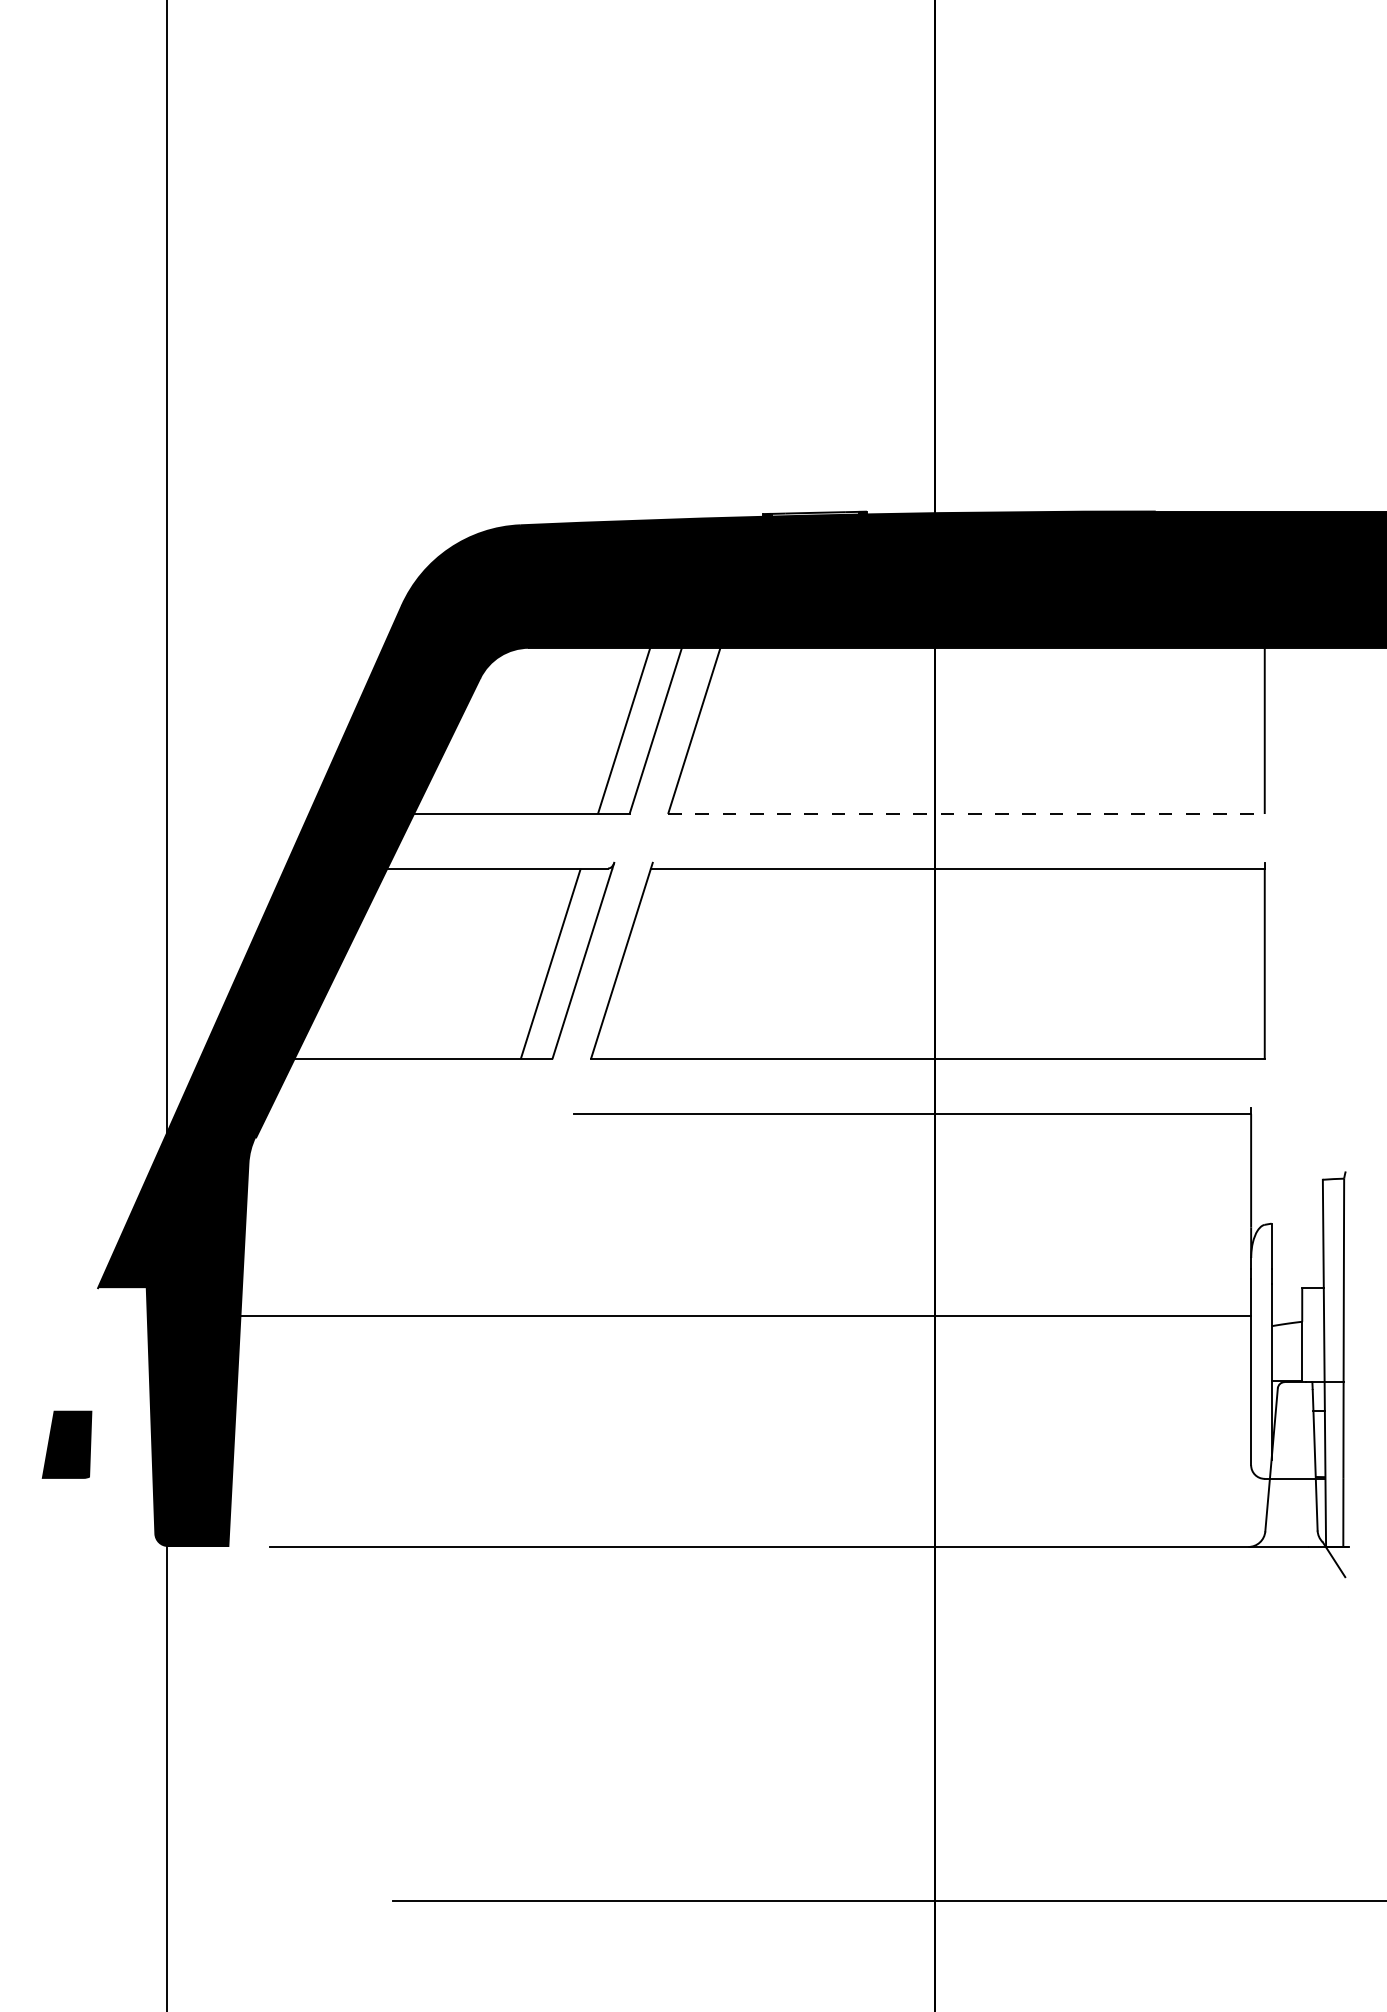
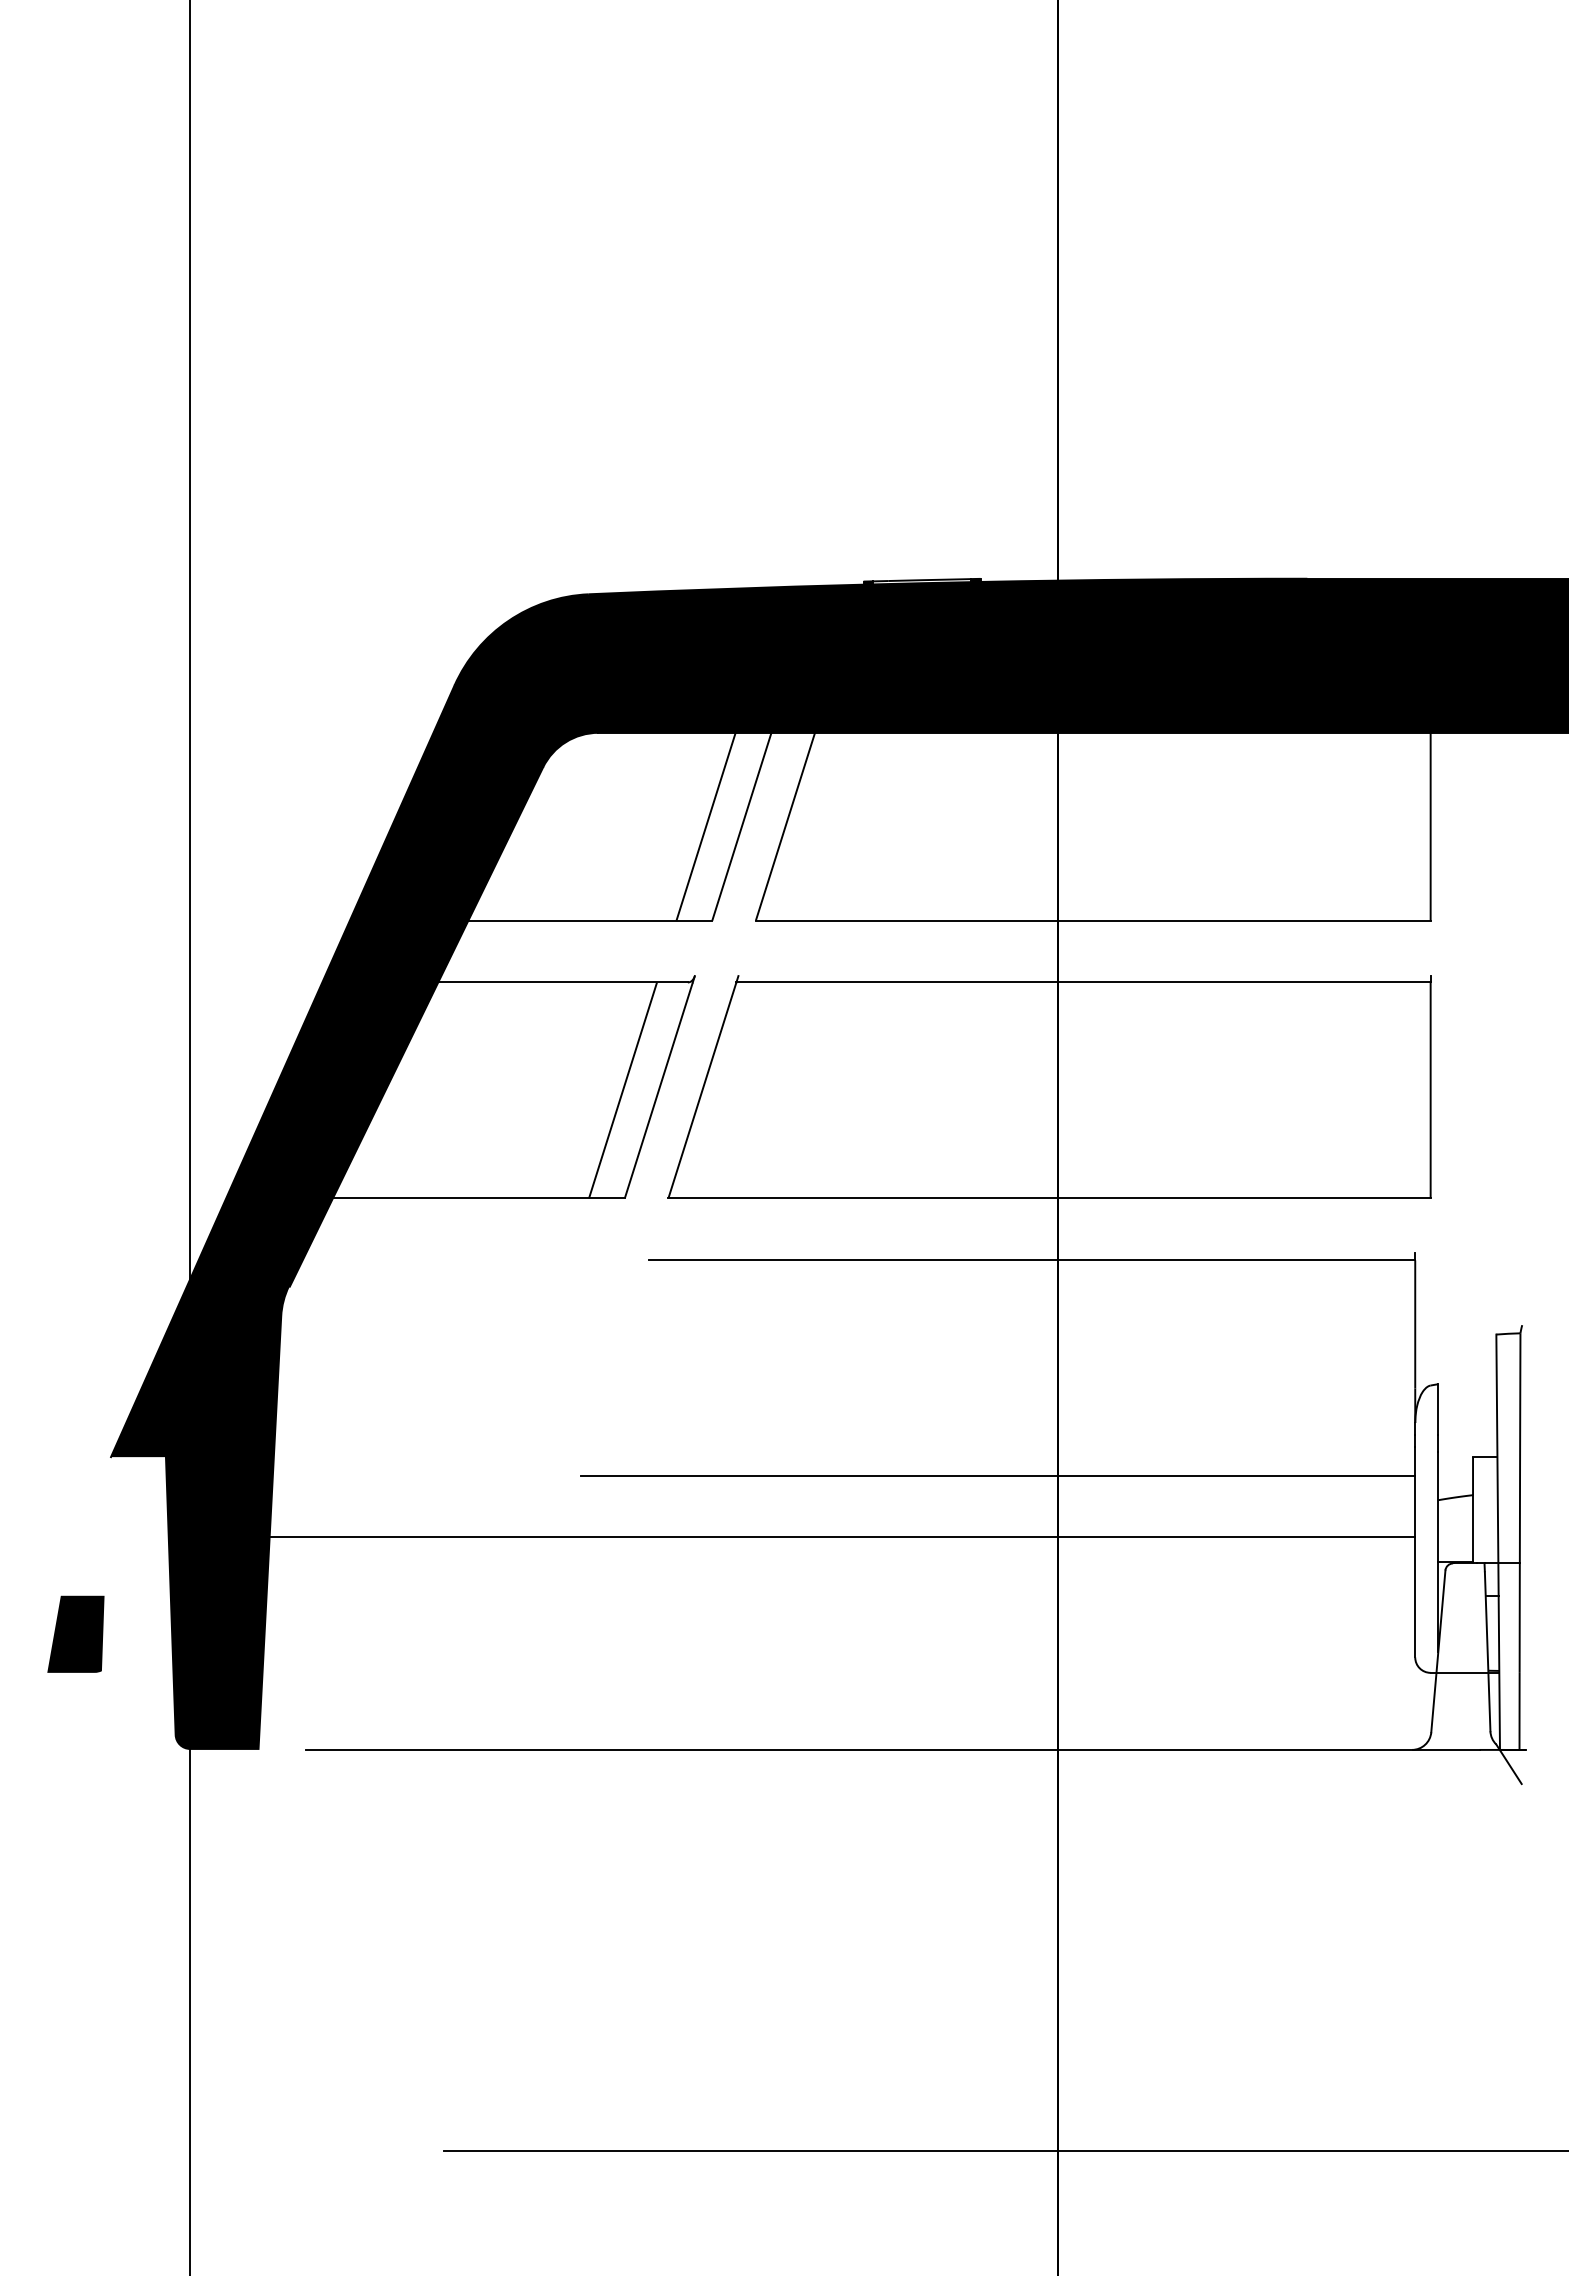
line: (966, 813) -> (1093, 920), dashed -> solid
line: (882, 1304) -> (998, 1475), added
line: (744, 1315) -> (842, 1537), moved

